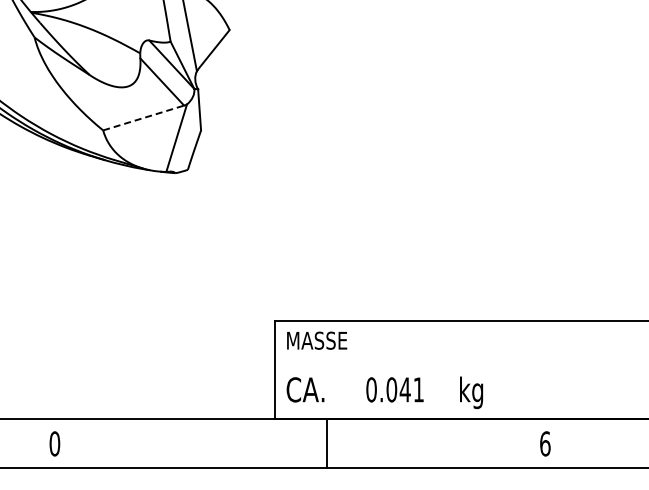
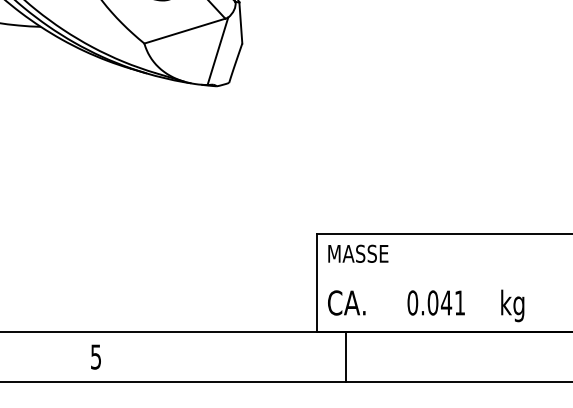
line: (144, 117) -> (185, 30), dashed -> solid
text: (54, 443) -> (95, 356), 0 -> 5
line: (326, 443) -> (345, 356), moved

